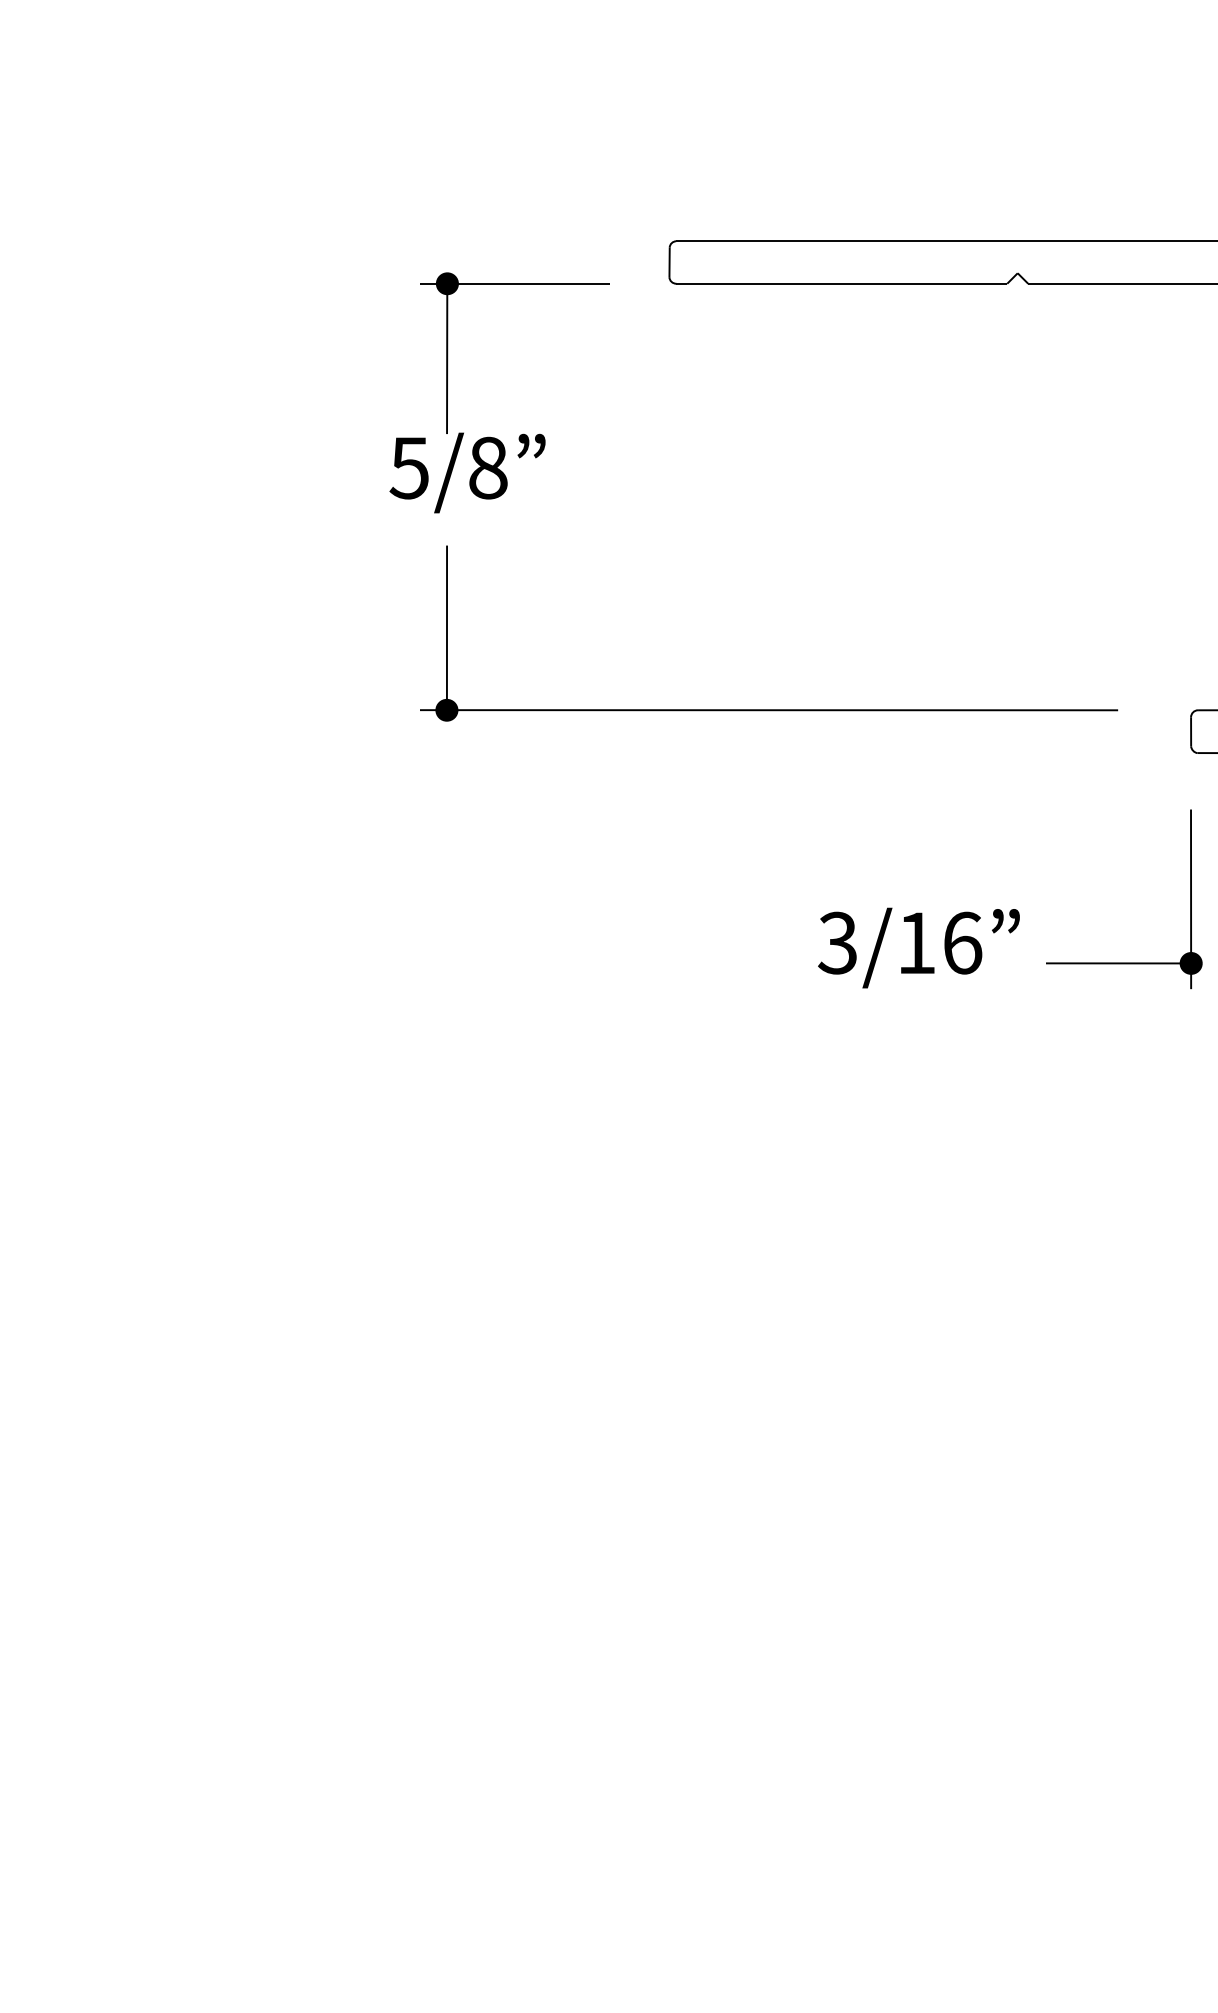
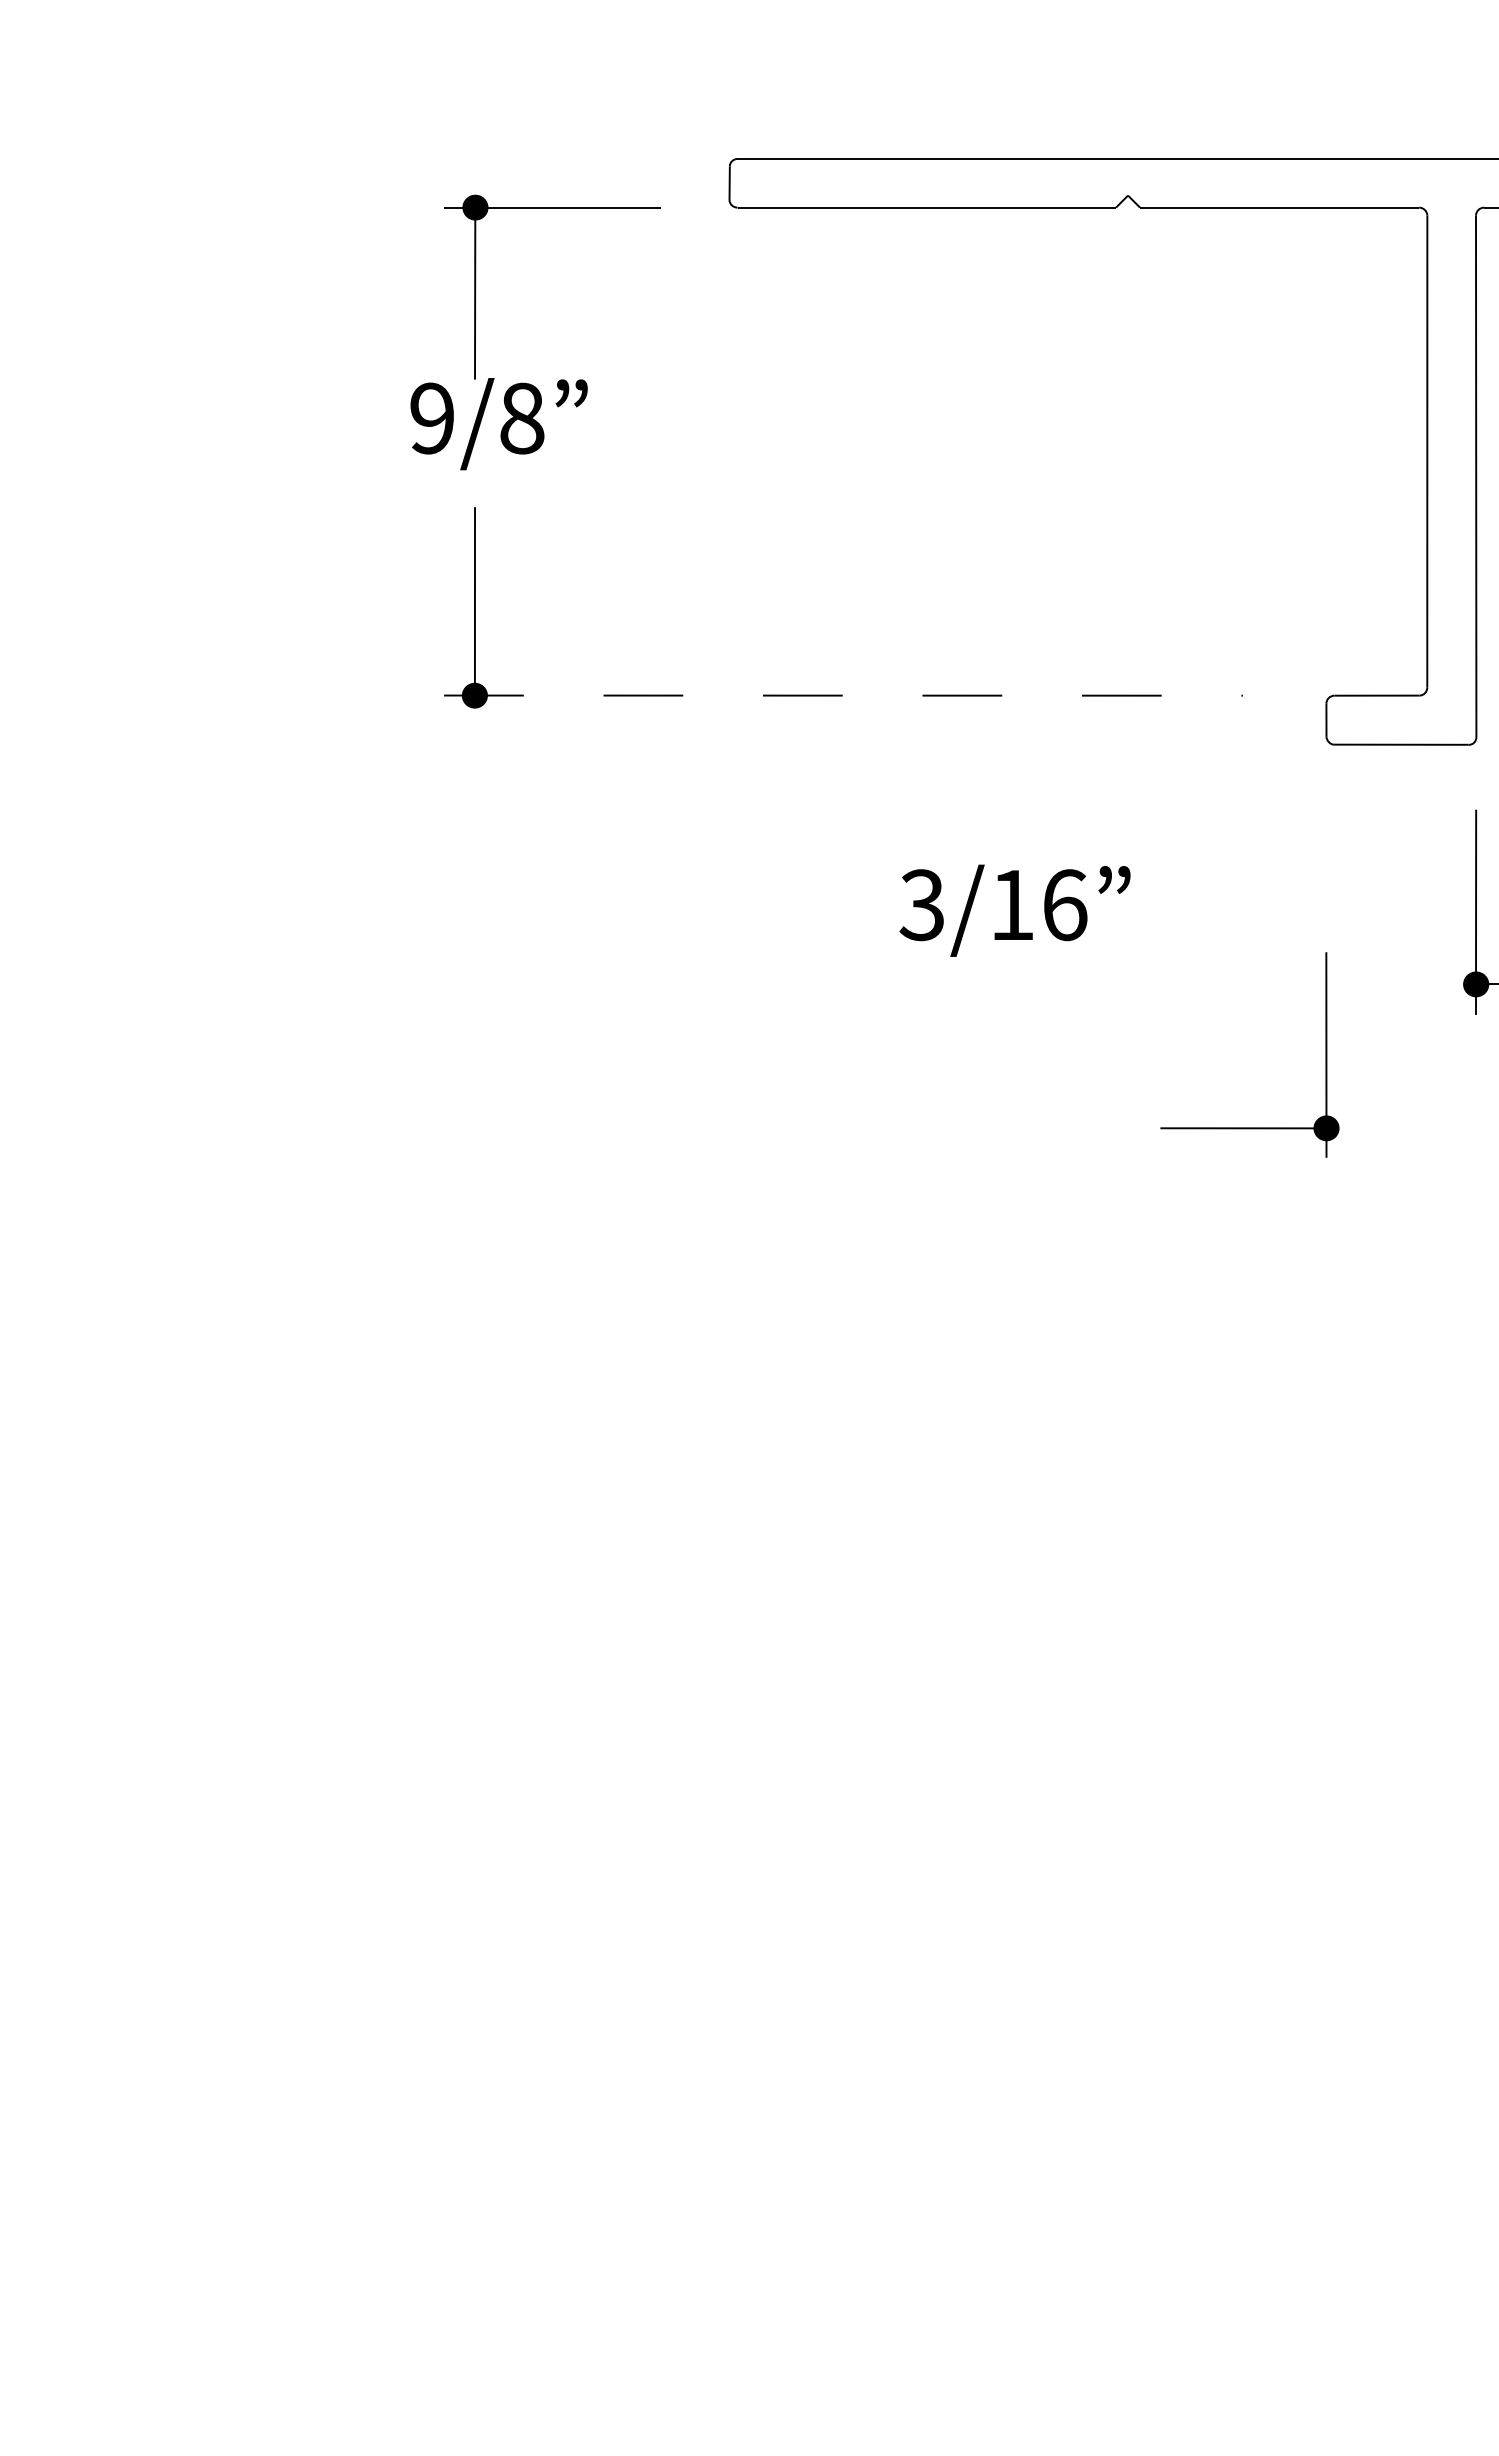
text: (409, 468) -> (431, 418), 5/8 -> 9/8
line: (769, 710) -> (844, 695), solid -> dashed
text: (918, 947) -> (1014, 910), moved
part: (1123, 962) -> (1249, 1127), moved

